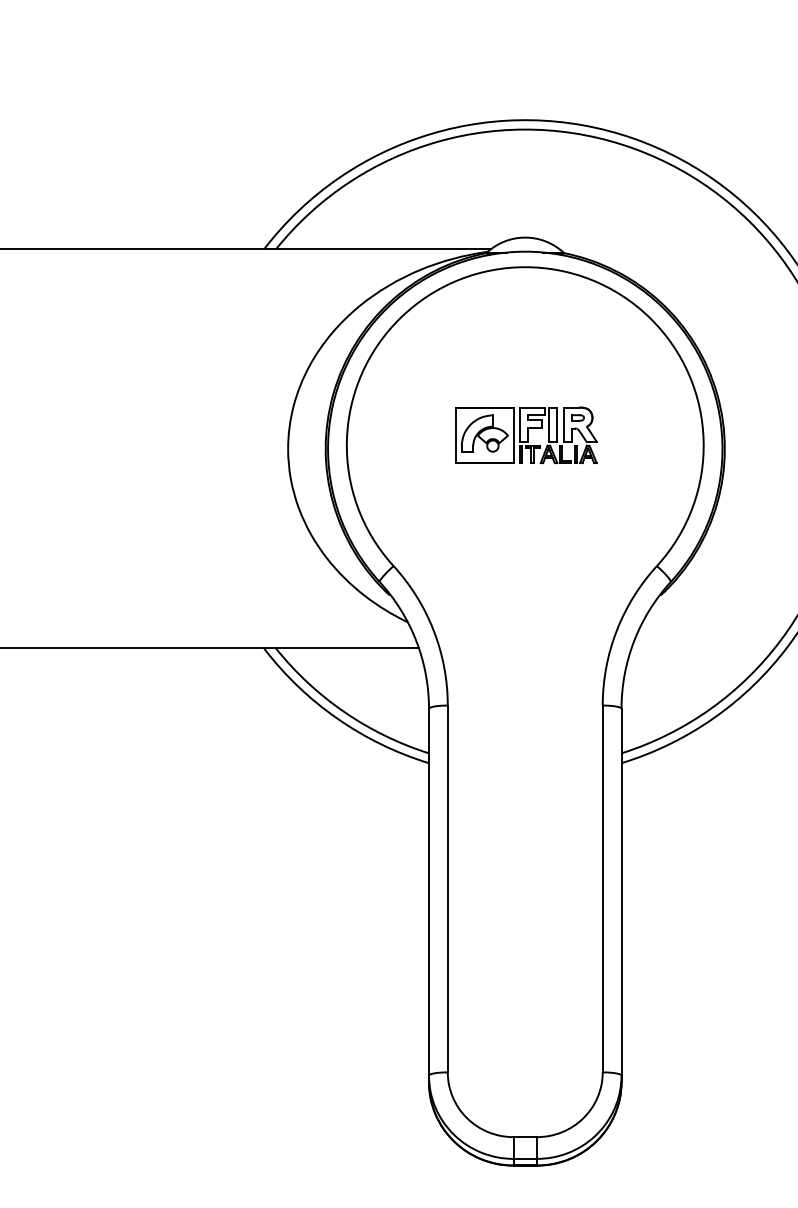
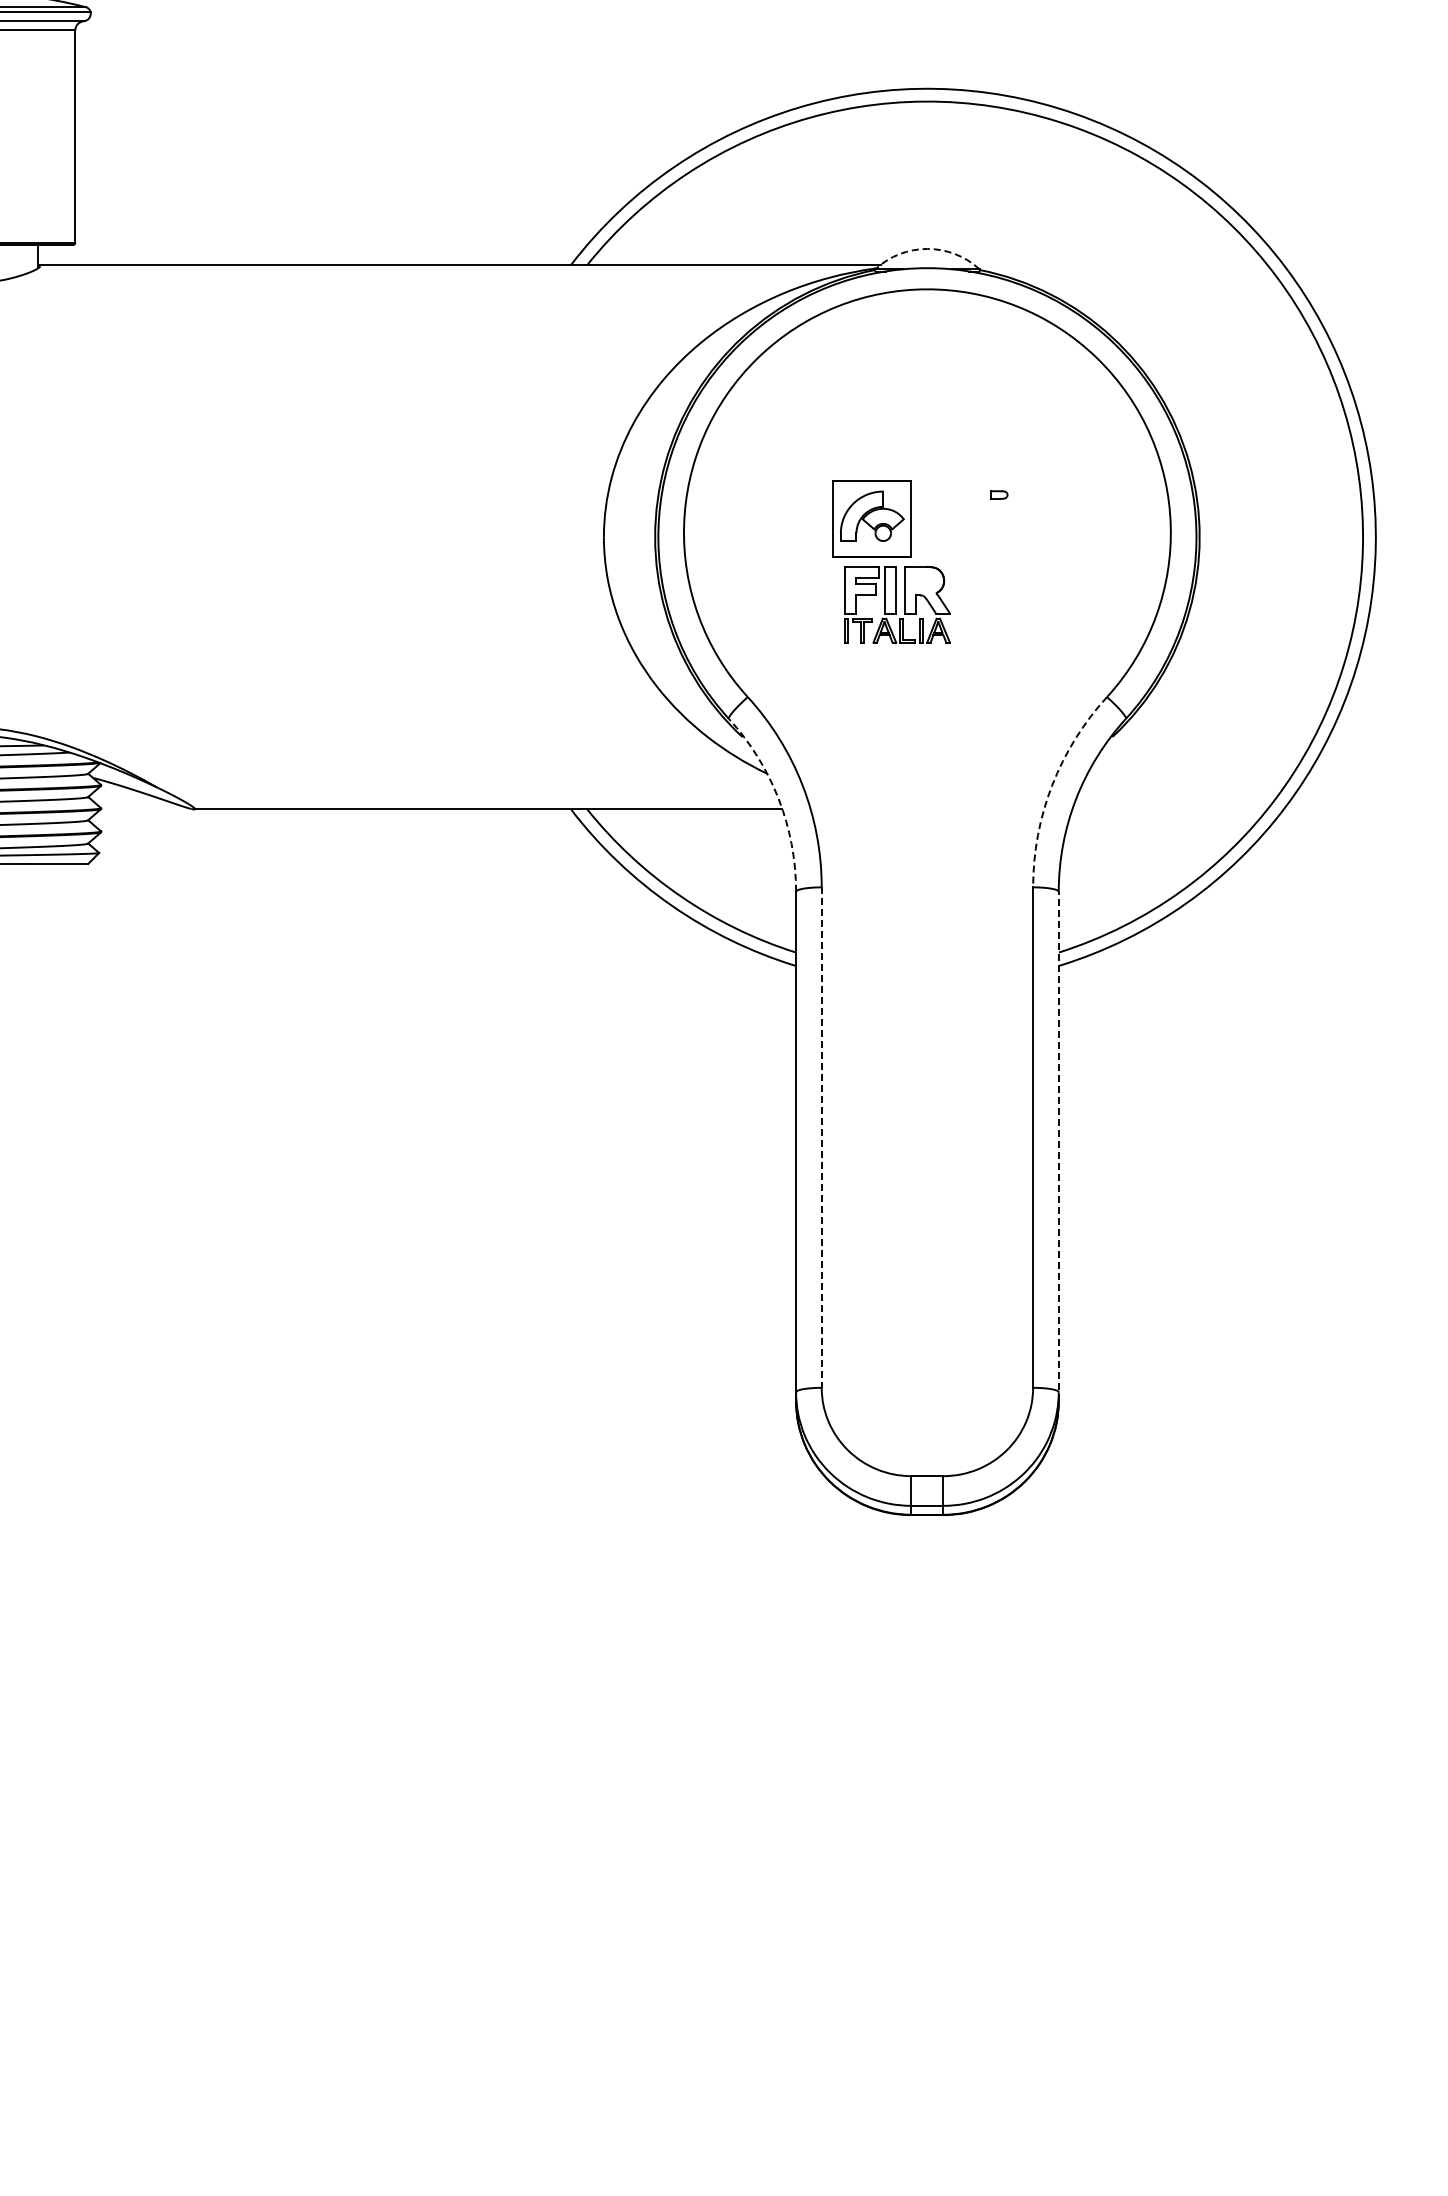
arc: (525, 237) -> (927, 248), solid -> dashed
part: (558, 435) -> (897, 604), moved
arc: (616, 630) -> (1052, 785), solid -> dashed
arc: (416, 641) -> (778, 799), solid -> dashed
line: (447, 889) -> (821, 1138), solid -> dashed
line: (621, 895) -> (1058, 1146), solid -> dashed

